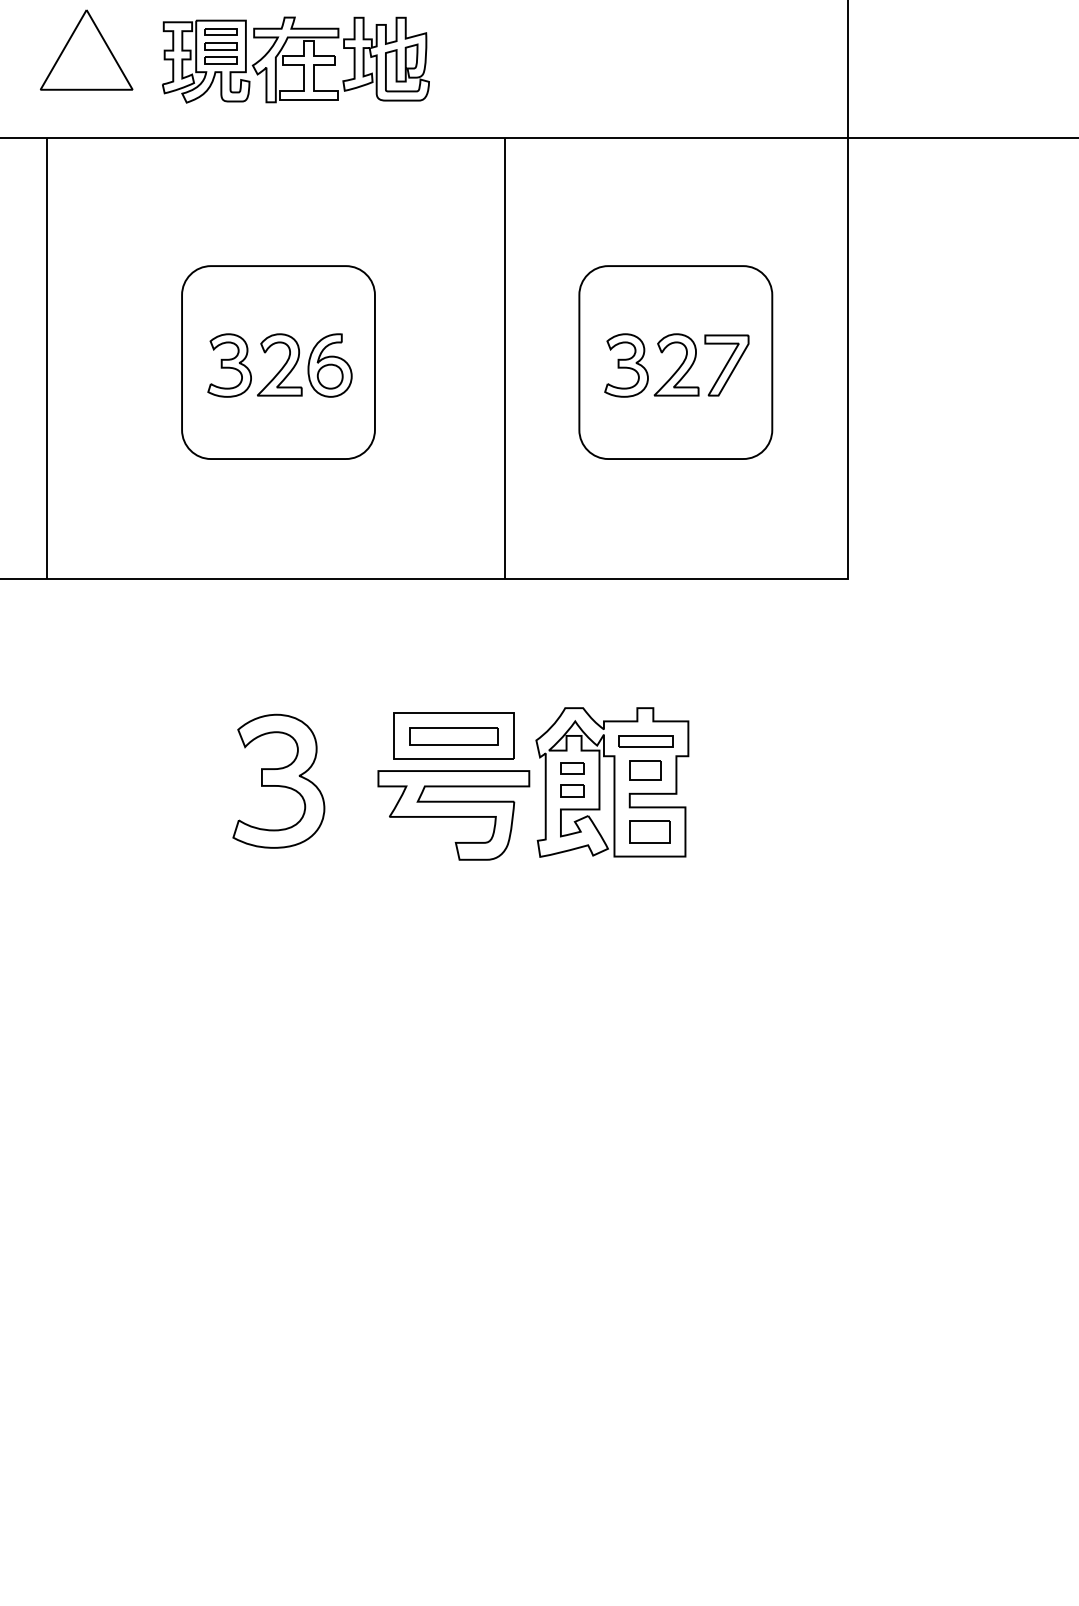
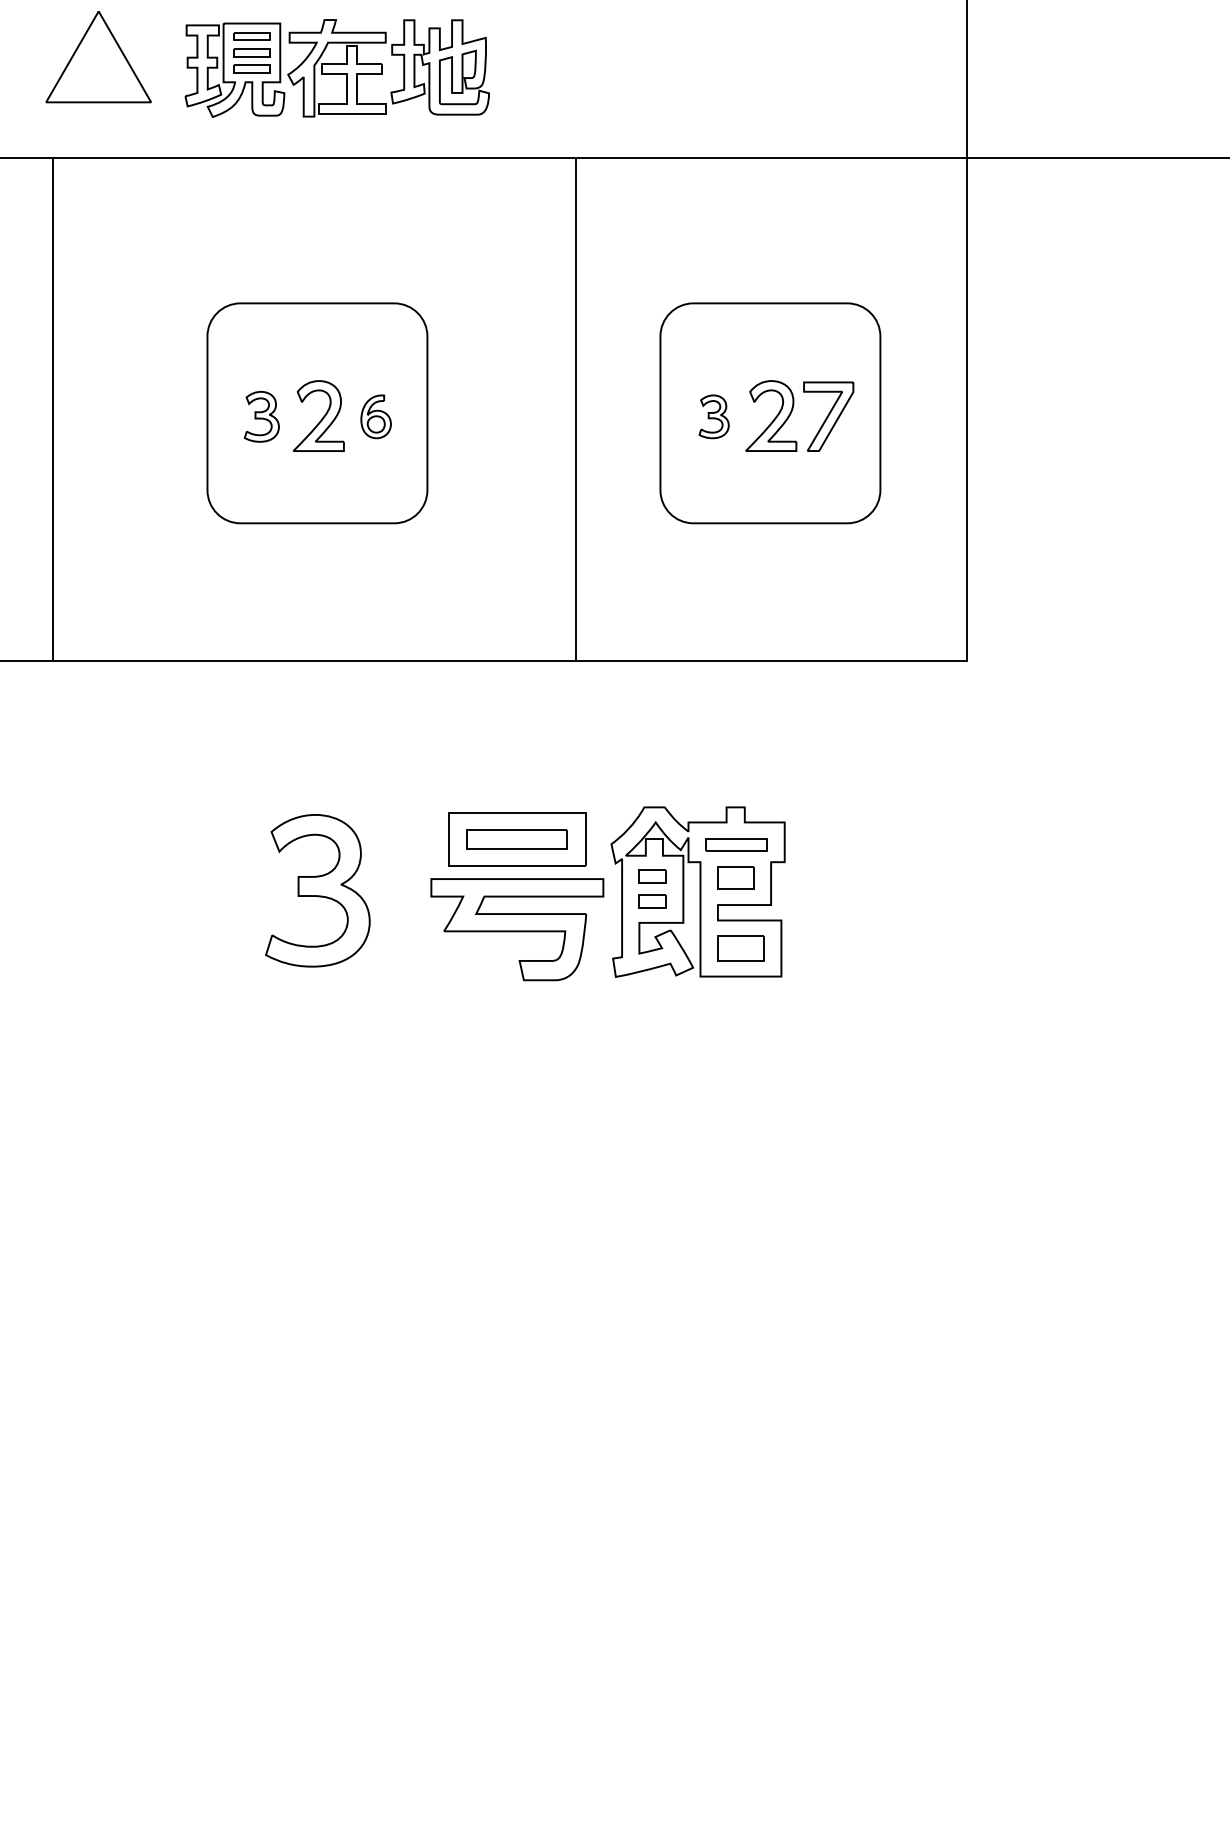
part: (229, 365) -> (261, 416), size x0.7
part: (329, 365) -> (375, 416), size x0.6
part: (625, 365) -> (713, 416), size x0.6

